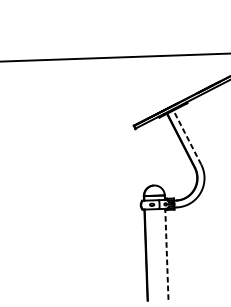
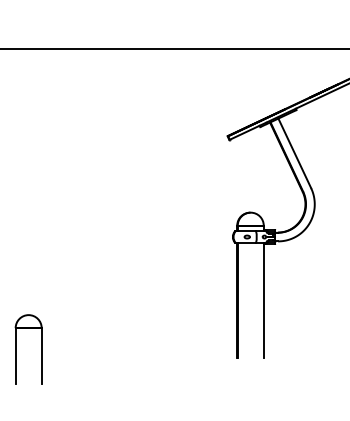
line: (187, 136) -> (294, 152), dashed -> solid
line: (166, 254) -> (263, 300), dashed -> solid

